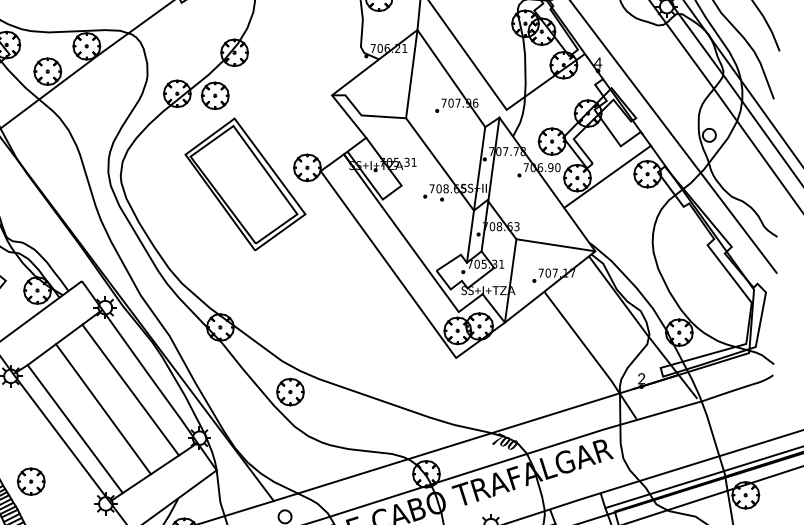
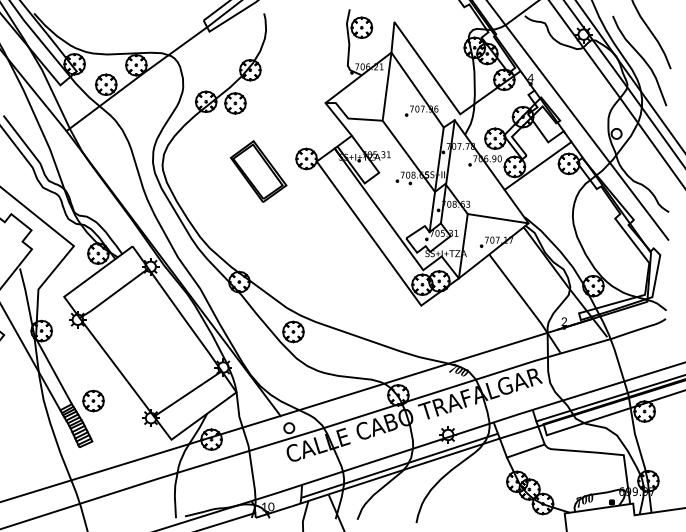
part: (245, 184) -> (258, 171), size x0.6
line: (129, 390) -> (169, 330), removed
line: (102, 409) -> (148, 345), removed
line: (75, 429) -> (127, 360), removed

